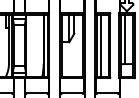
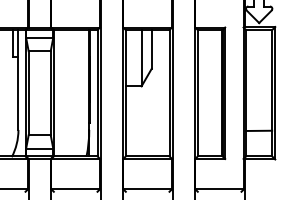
line: (124, 39) -> (254, 80), removed
line: (100, 45) -> (205, 92), removed

